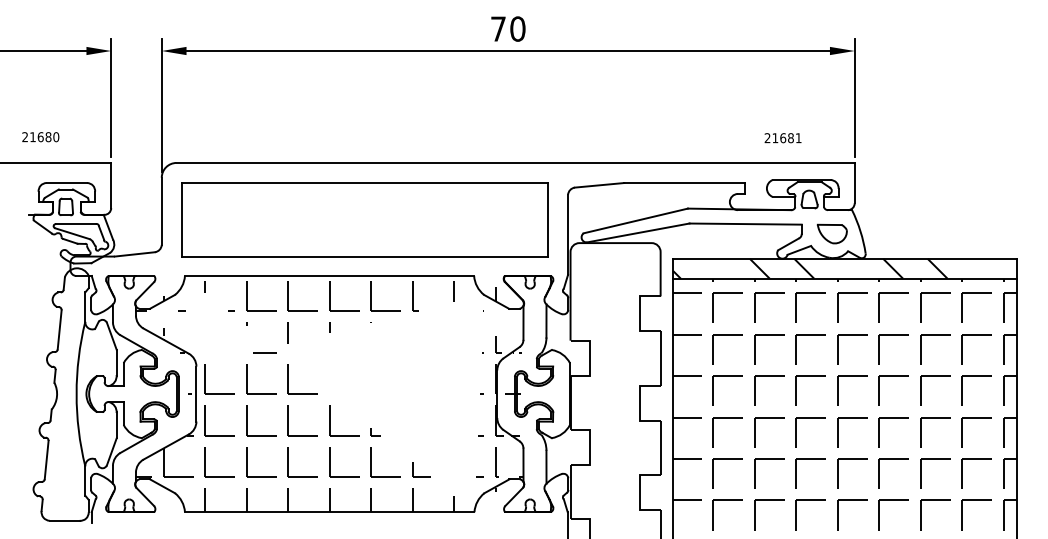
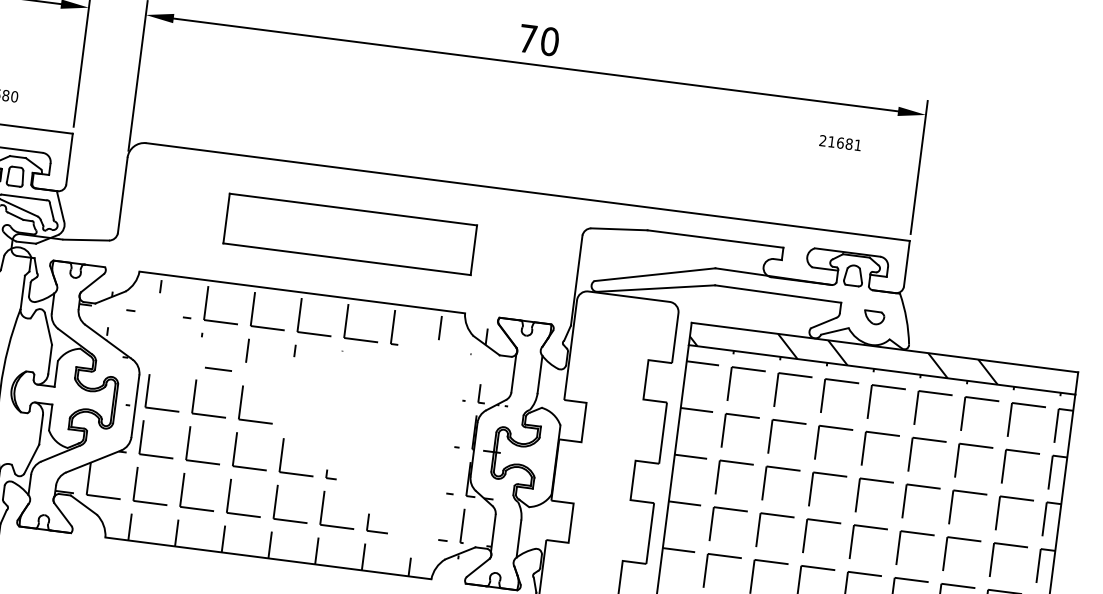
text: (782, 138) -> (839, 143), moved
part: (364, 219) -> (349, 233), size x0.6
part: (831, 233) -> (873, 317), size x0.6

